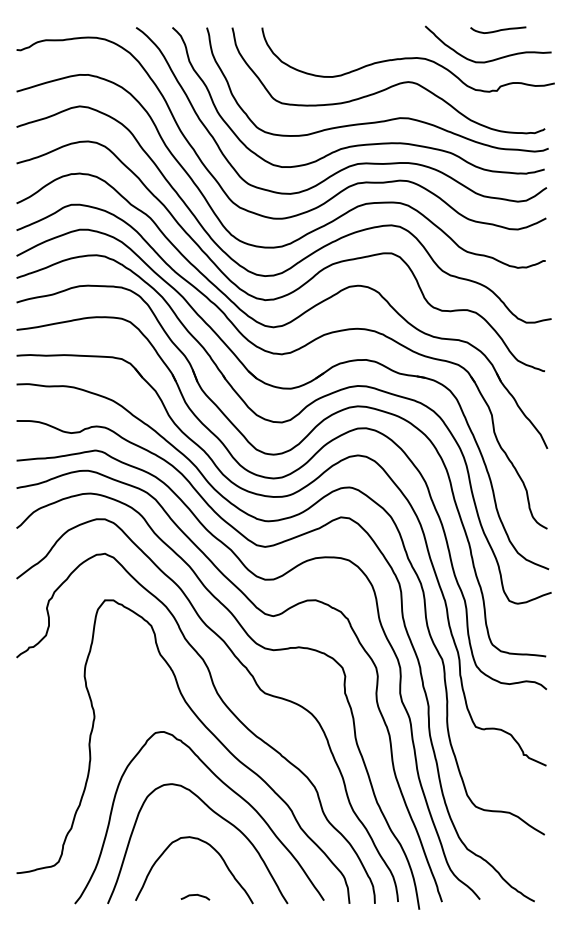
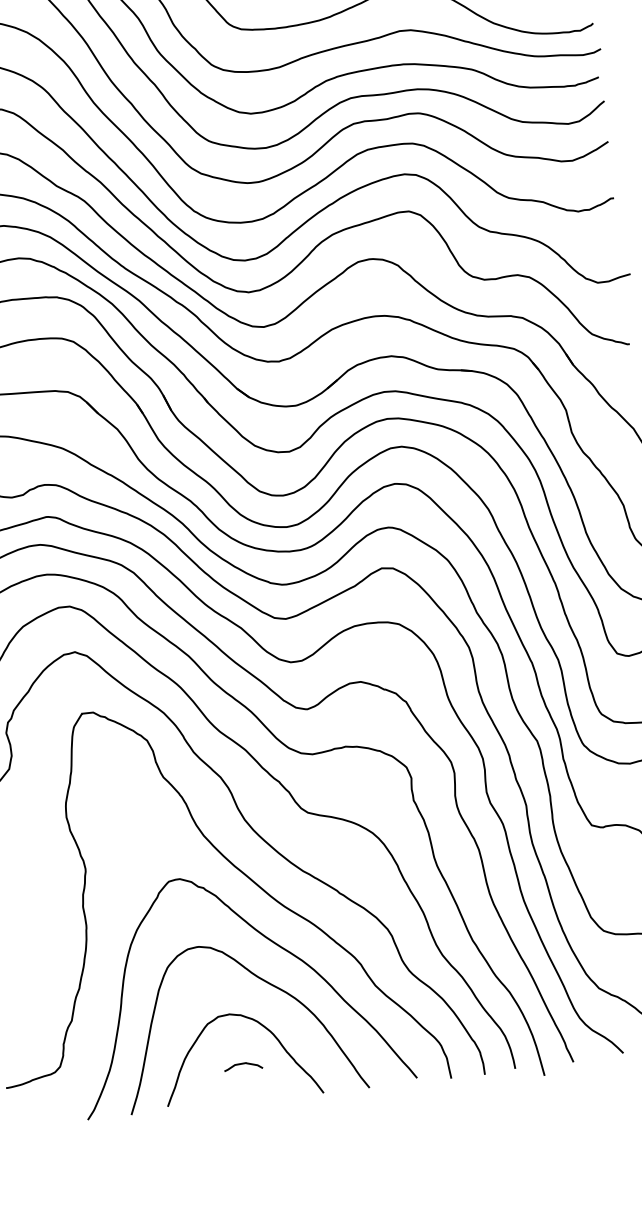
curve: (195, 895) -> (243, 1064), moved

